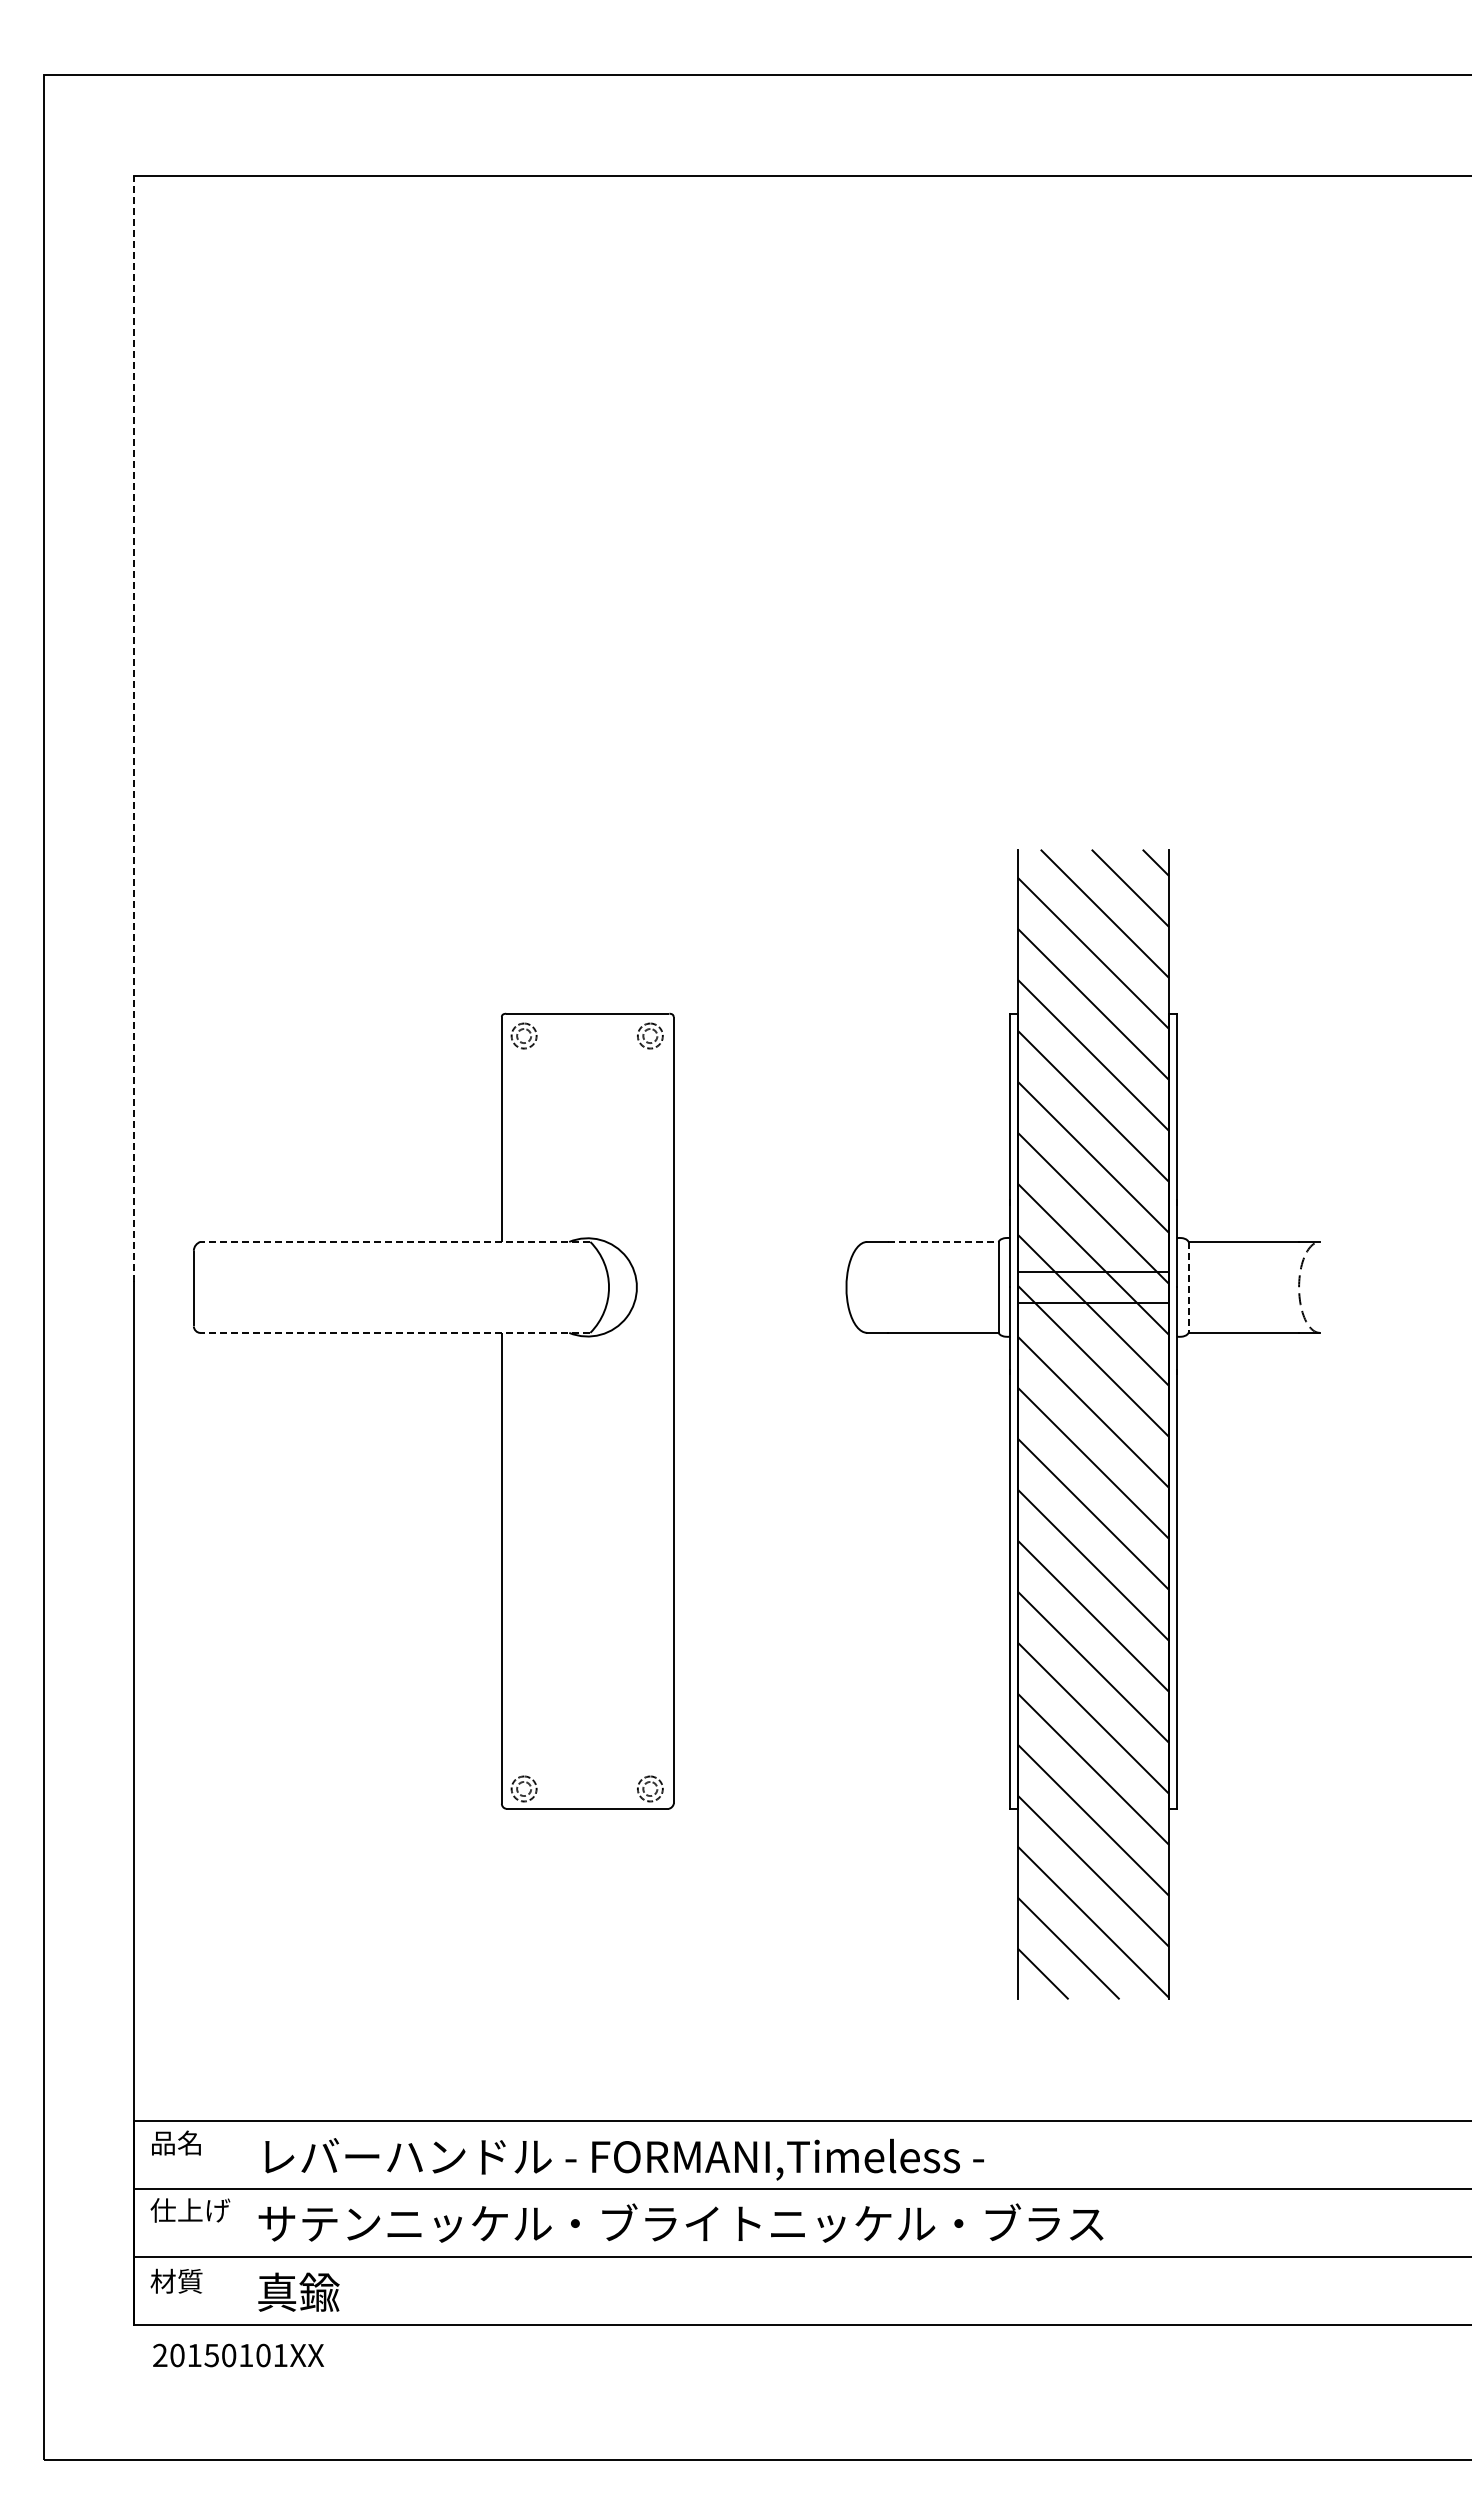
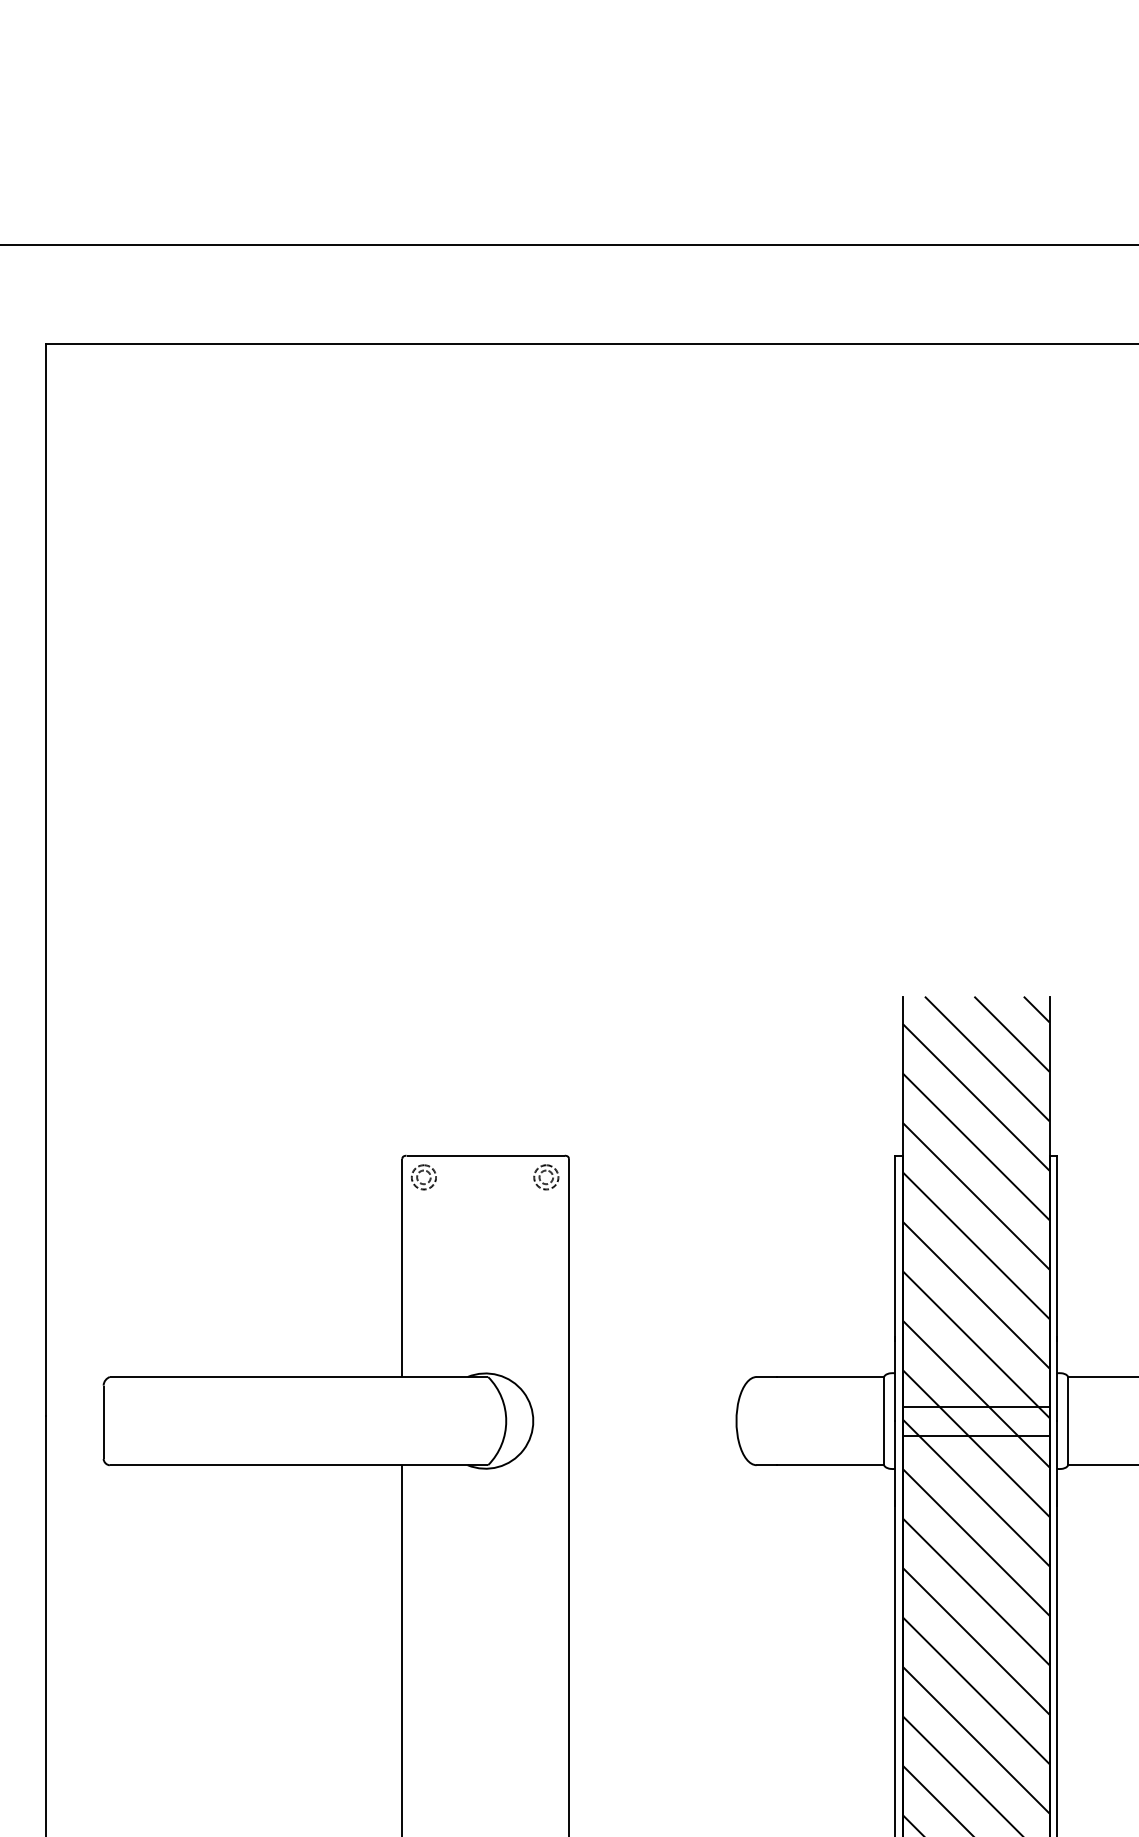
line: (134, 729) -> (46, 880), dashed -> solid
line: (394, 1241) -> (298, 1376), dashed -> solid
line: (943, 1241) -> (830, 1376), dashed -> solid
line: (1188, 1287) -> (1068, 1421), dashed -> solid
line: (394, 1332) -> (298, 1464), dashed -> solid

